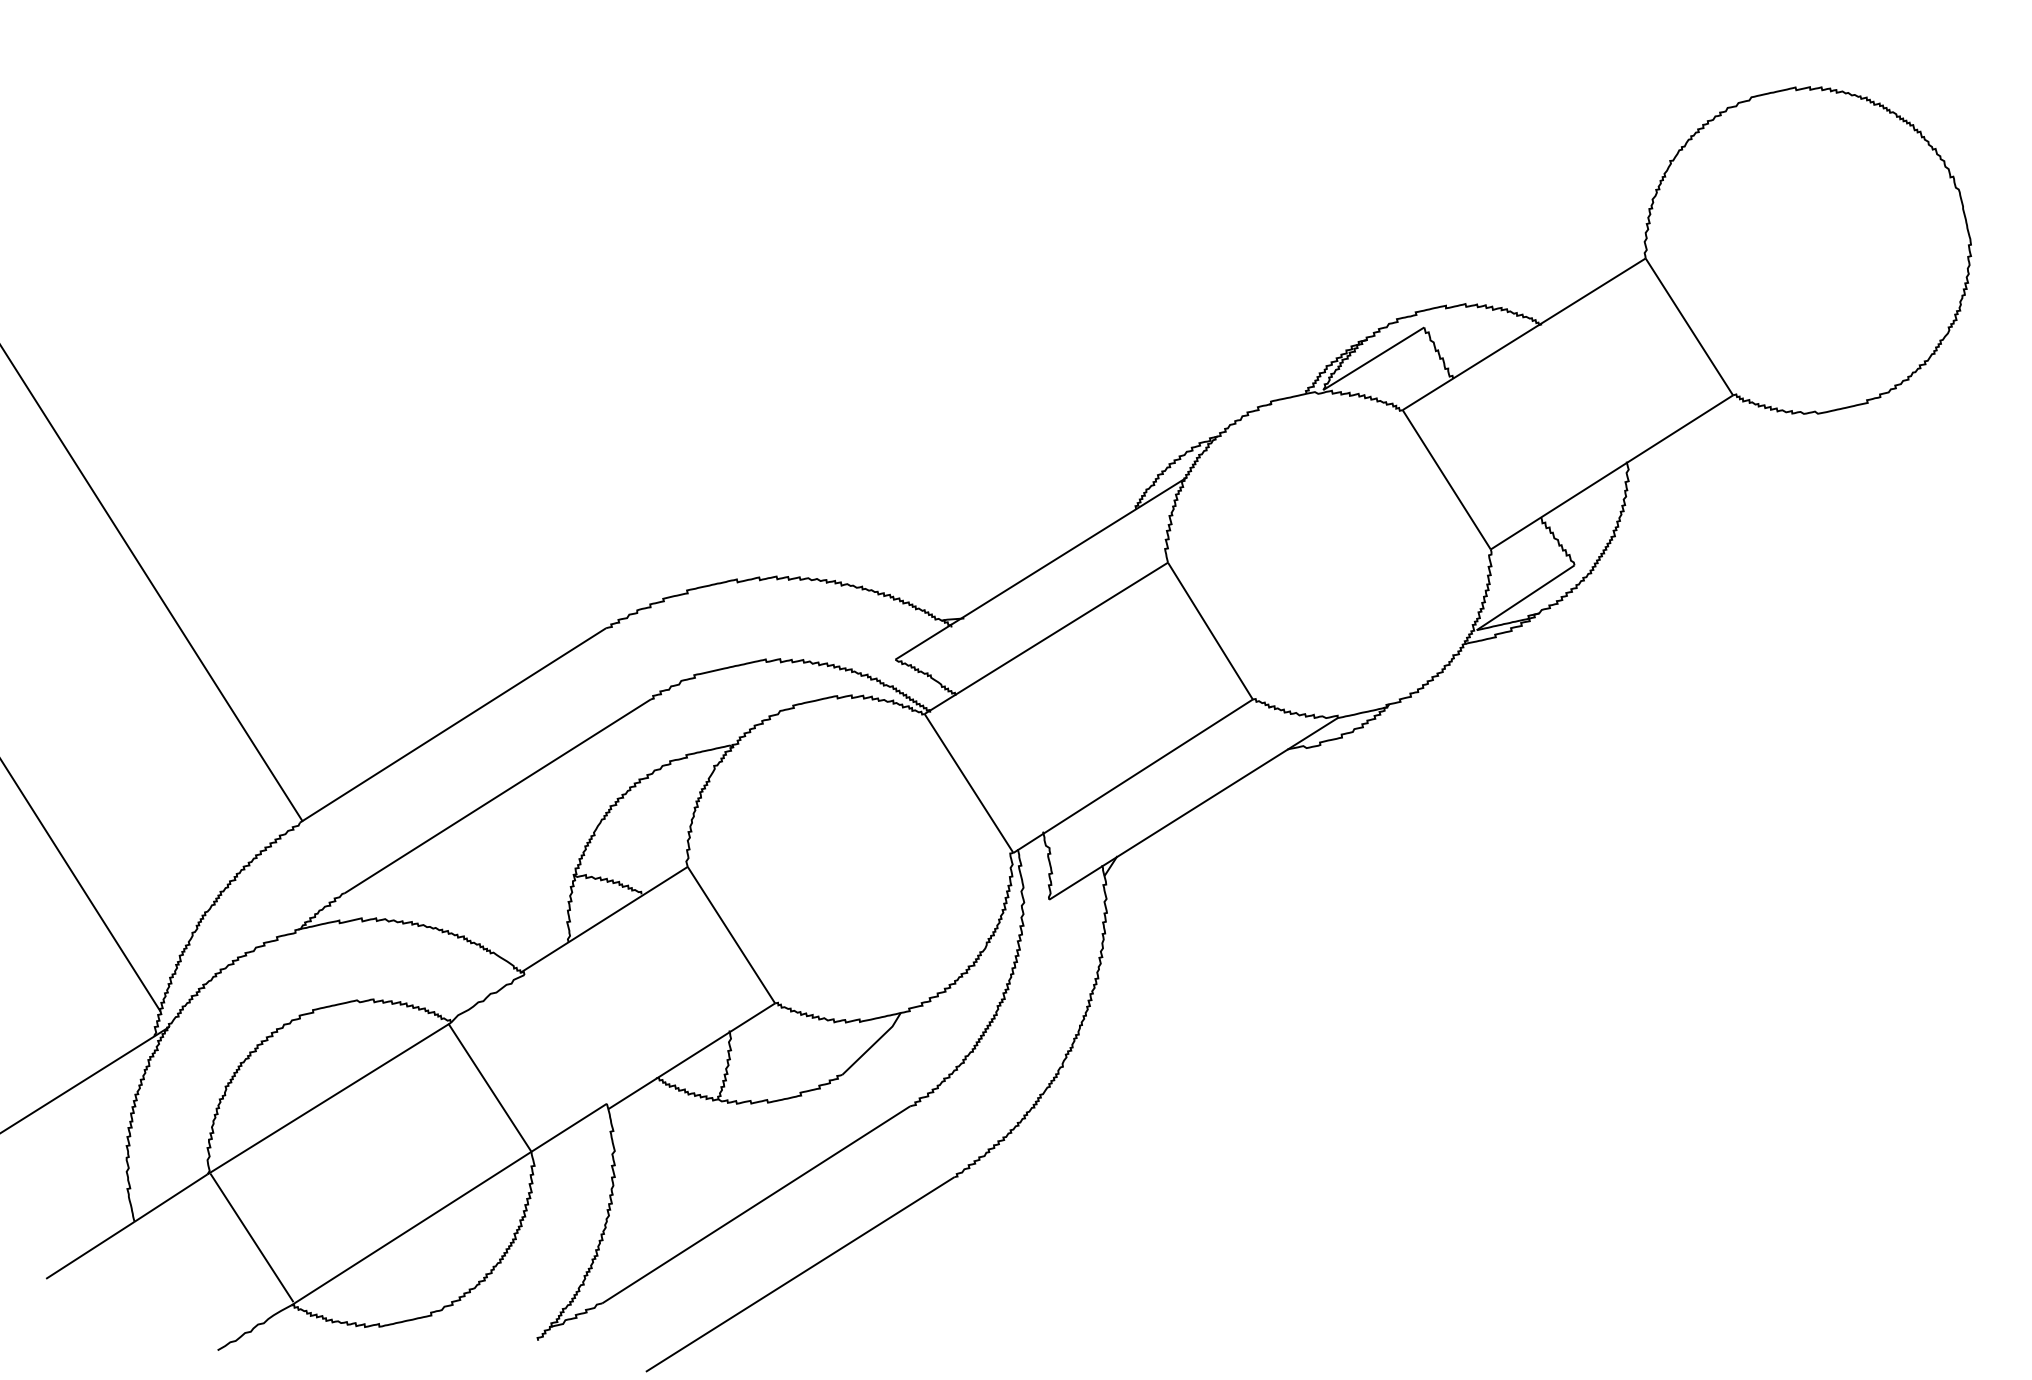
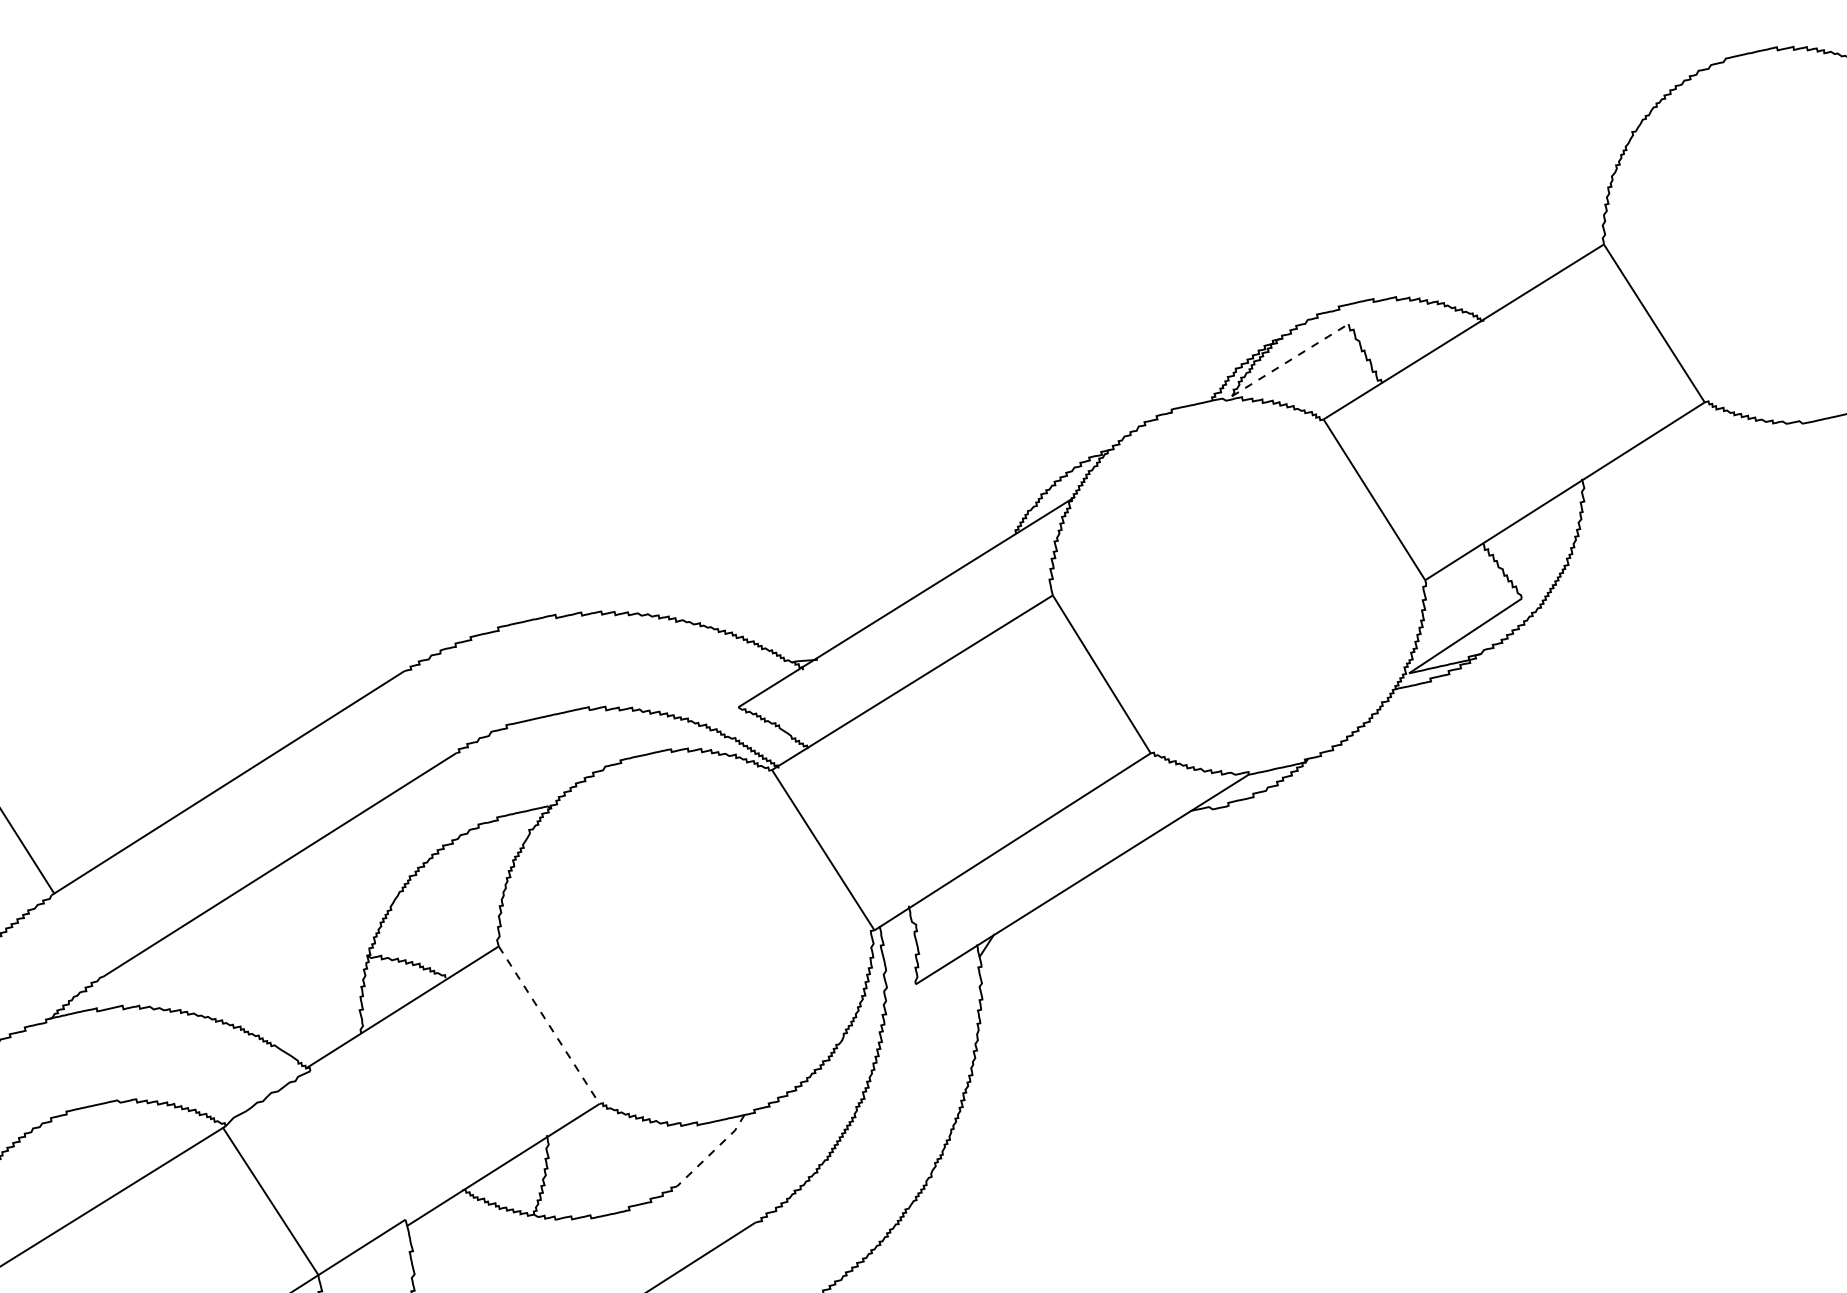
line: (1374, 358) -> (1291, 359), solid -> dashed
line: (731, 935) -> (549, 1025), solid -> dashed
line: (873, 1045) -> (713, 1152), solid -> dashed

